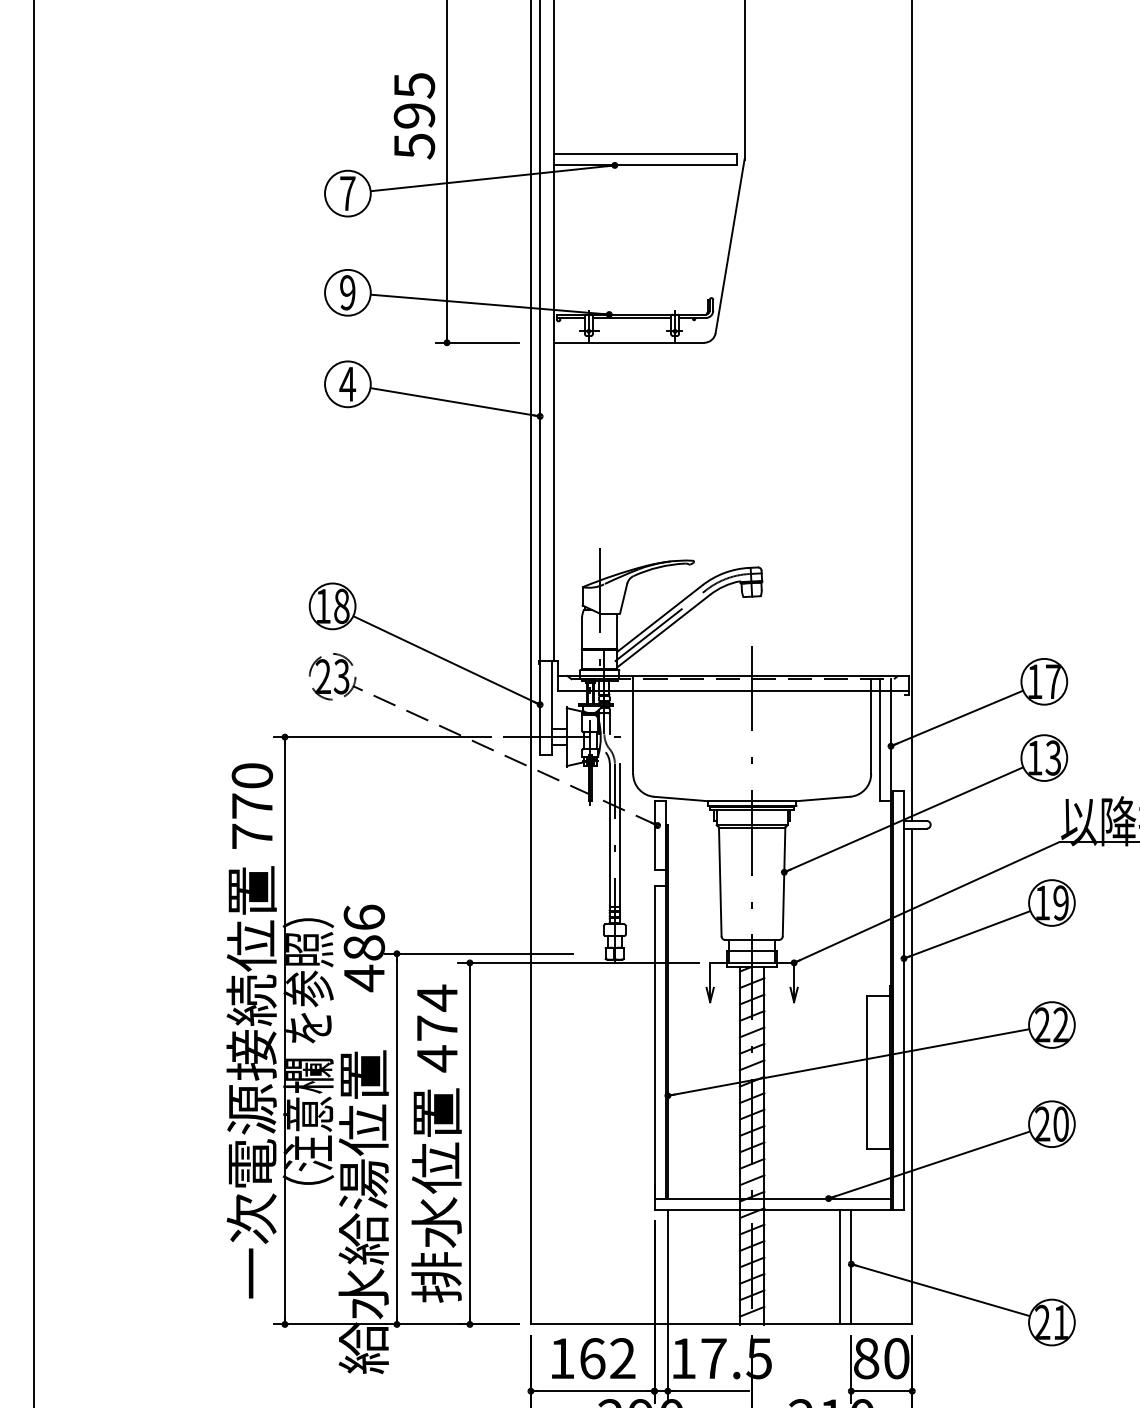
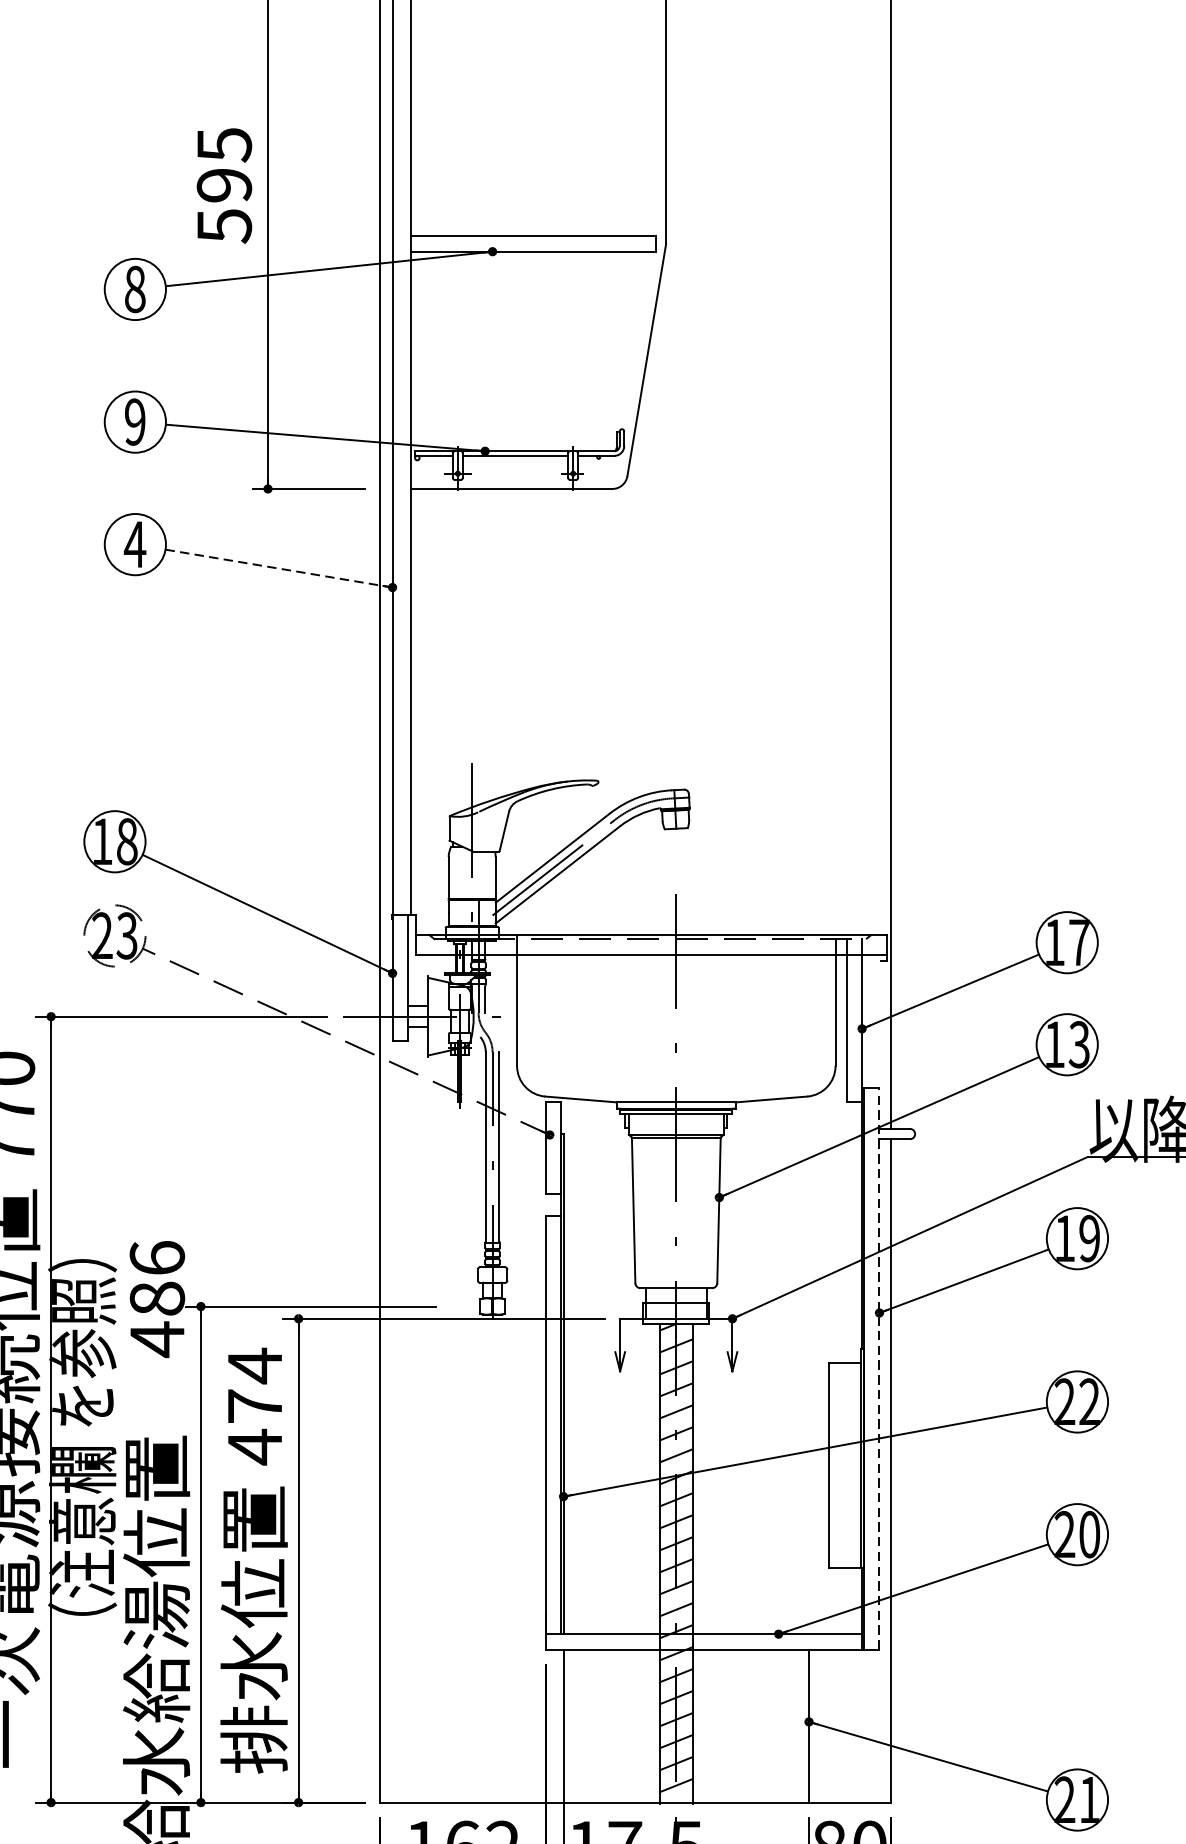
text: (347, 193) -> (134, 289), 7 -> 8
line: (455, 402) -> (279, 568), solid -> dashed
line: (903, 1000) -> (878, 1369), solid -> dashed
line: (839, 1267) -> (793, 1726), removed

